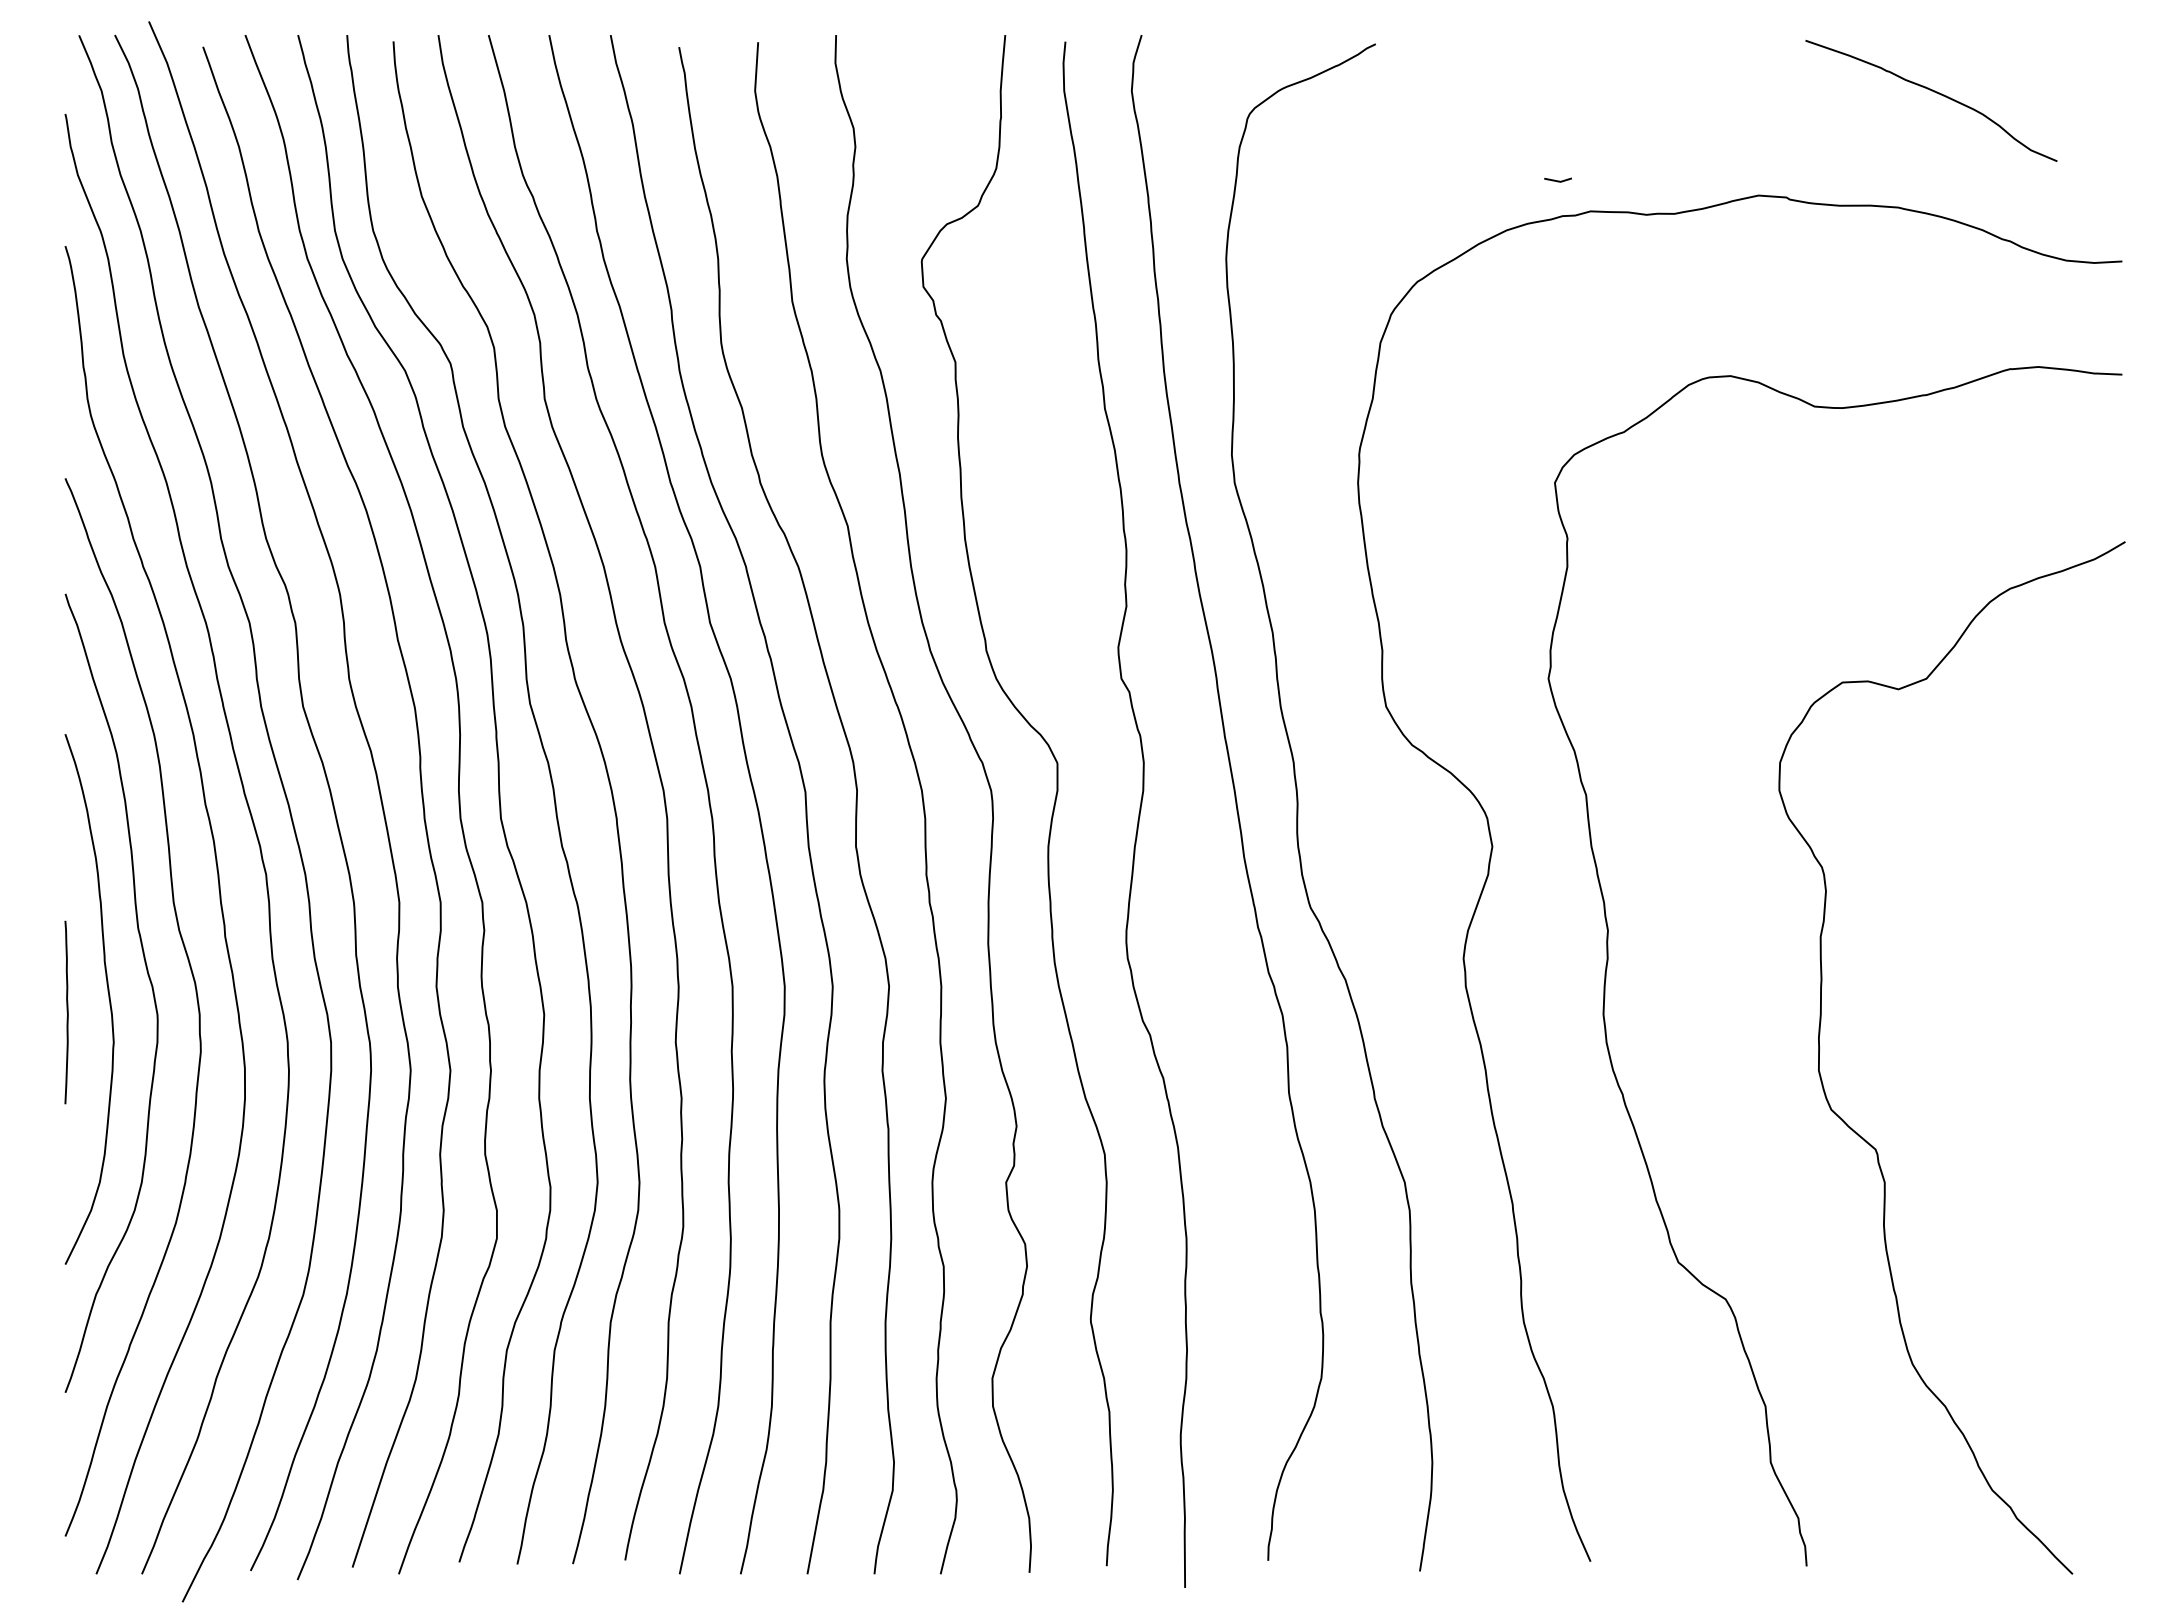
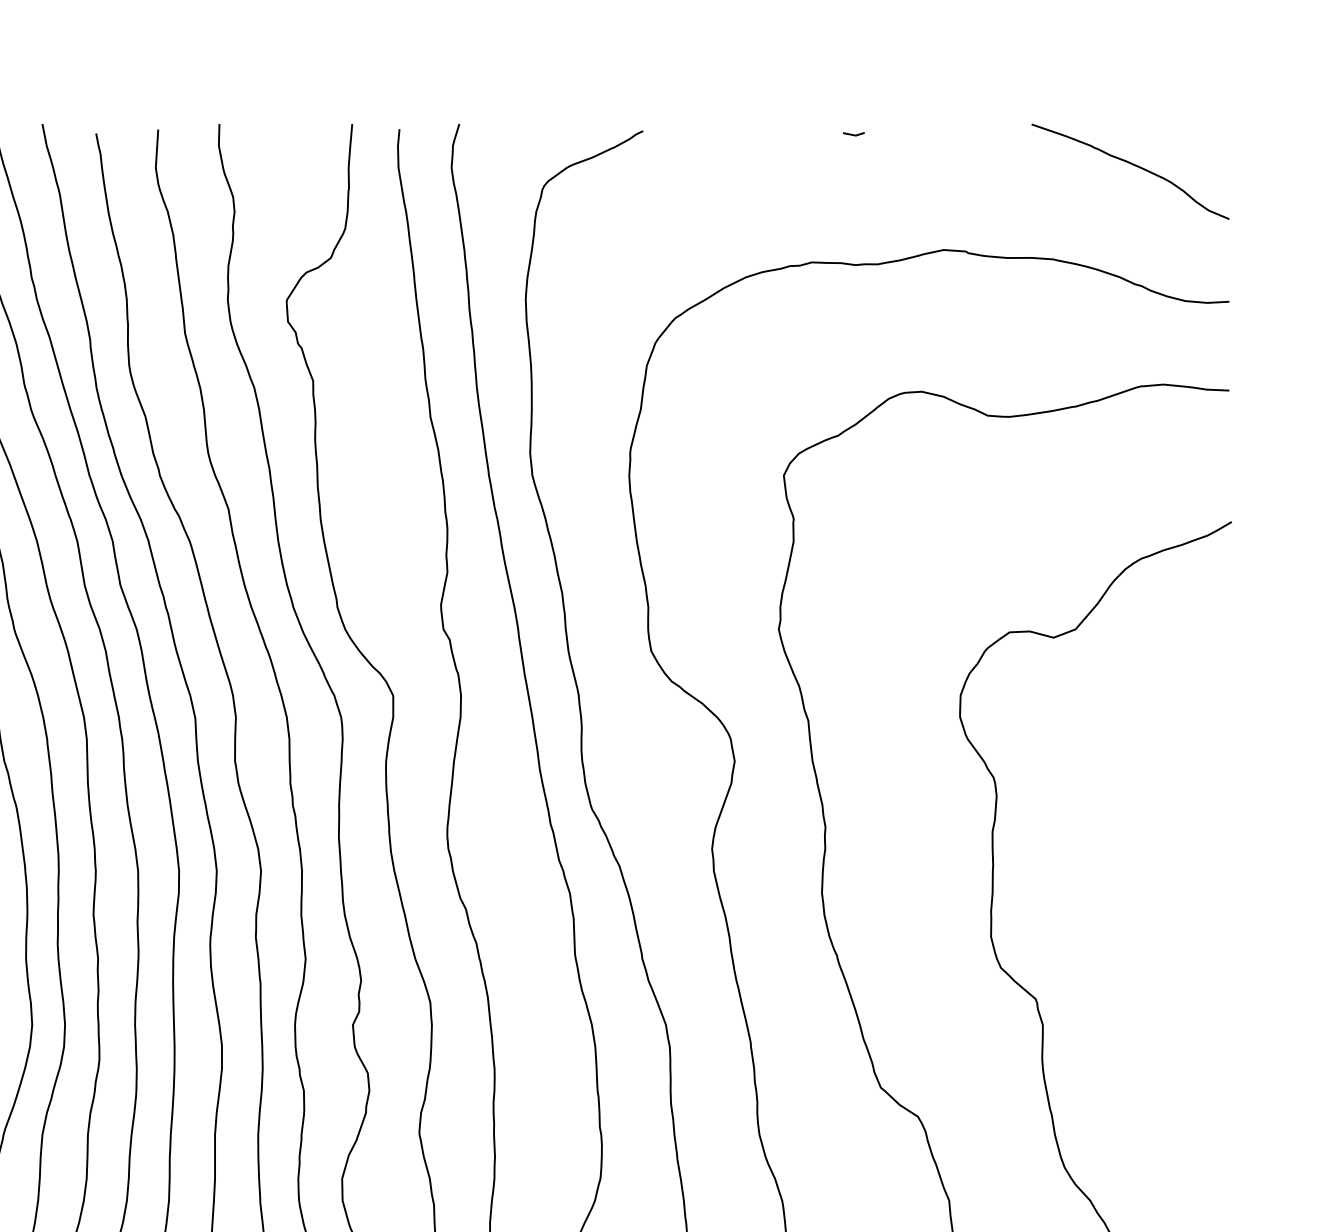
curve: (1934, 92) -> (1132, 165), moved
line: (1557, 180) -> (853, 134), moved

